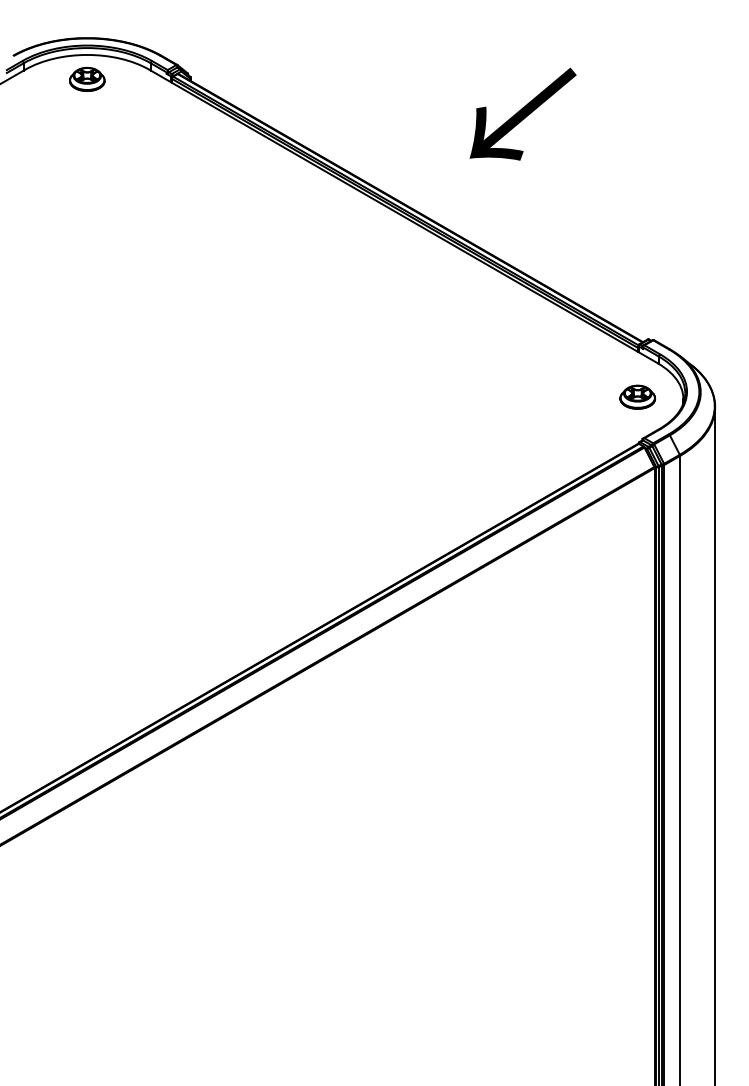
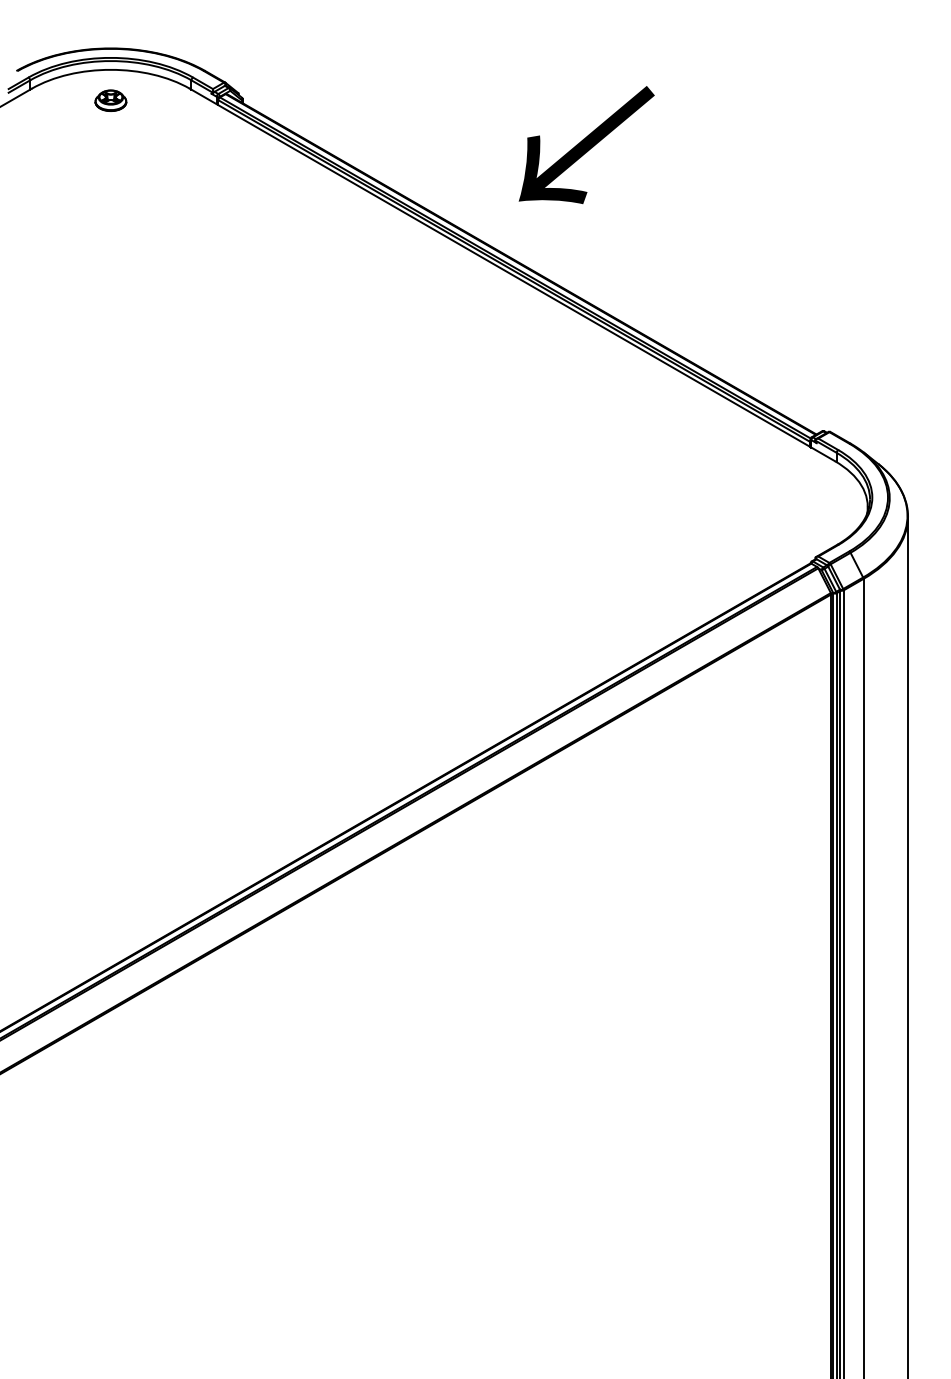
part: (87, 78) -> (111, 99), size x0.7
text: (522, 113) -> (585, 144), moved
part: (637, 396) -> (809, 503), removed

